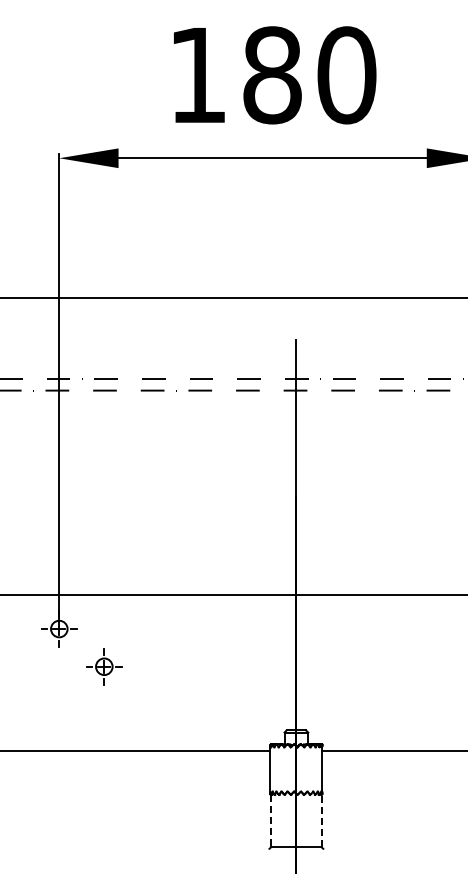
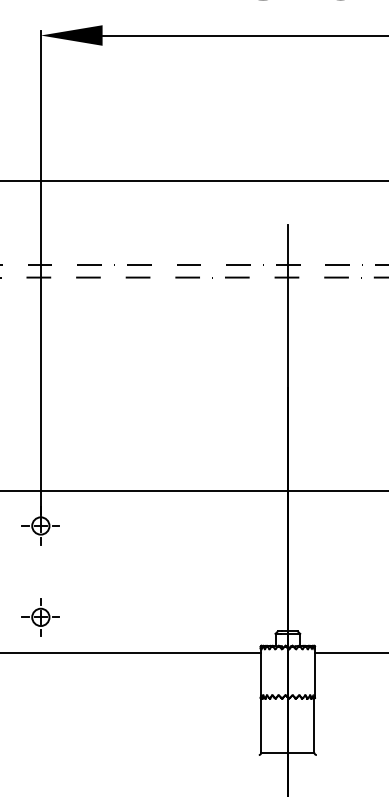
part: (104, 666) -> (41, 617), moved
line: (321, 819) -> (314, 724), dashed -> solid
line: (270, 820) -> (260, 725), dashed -> solid

